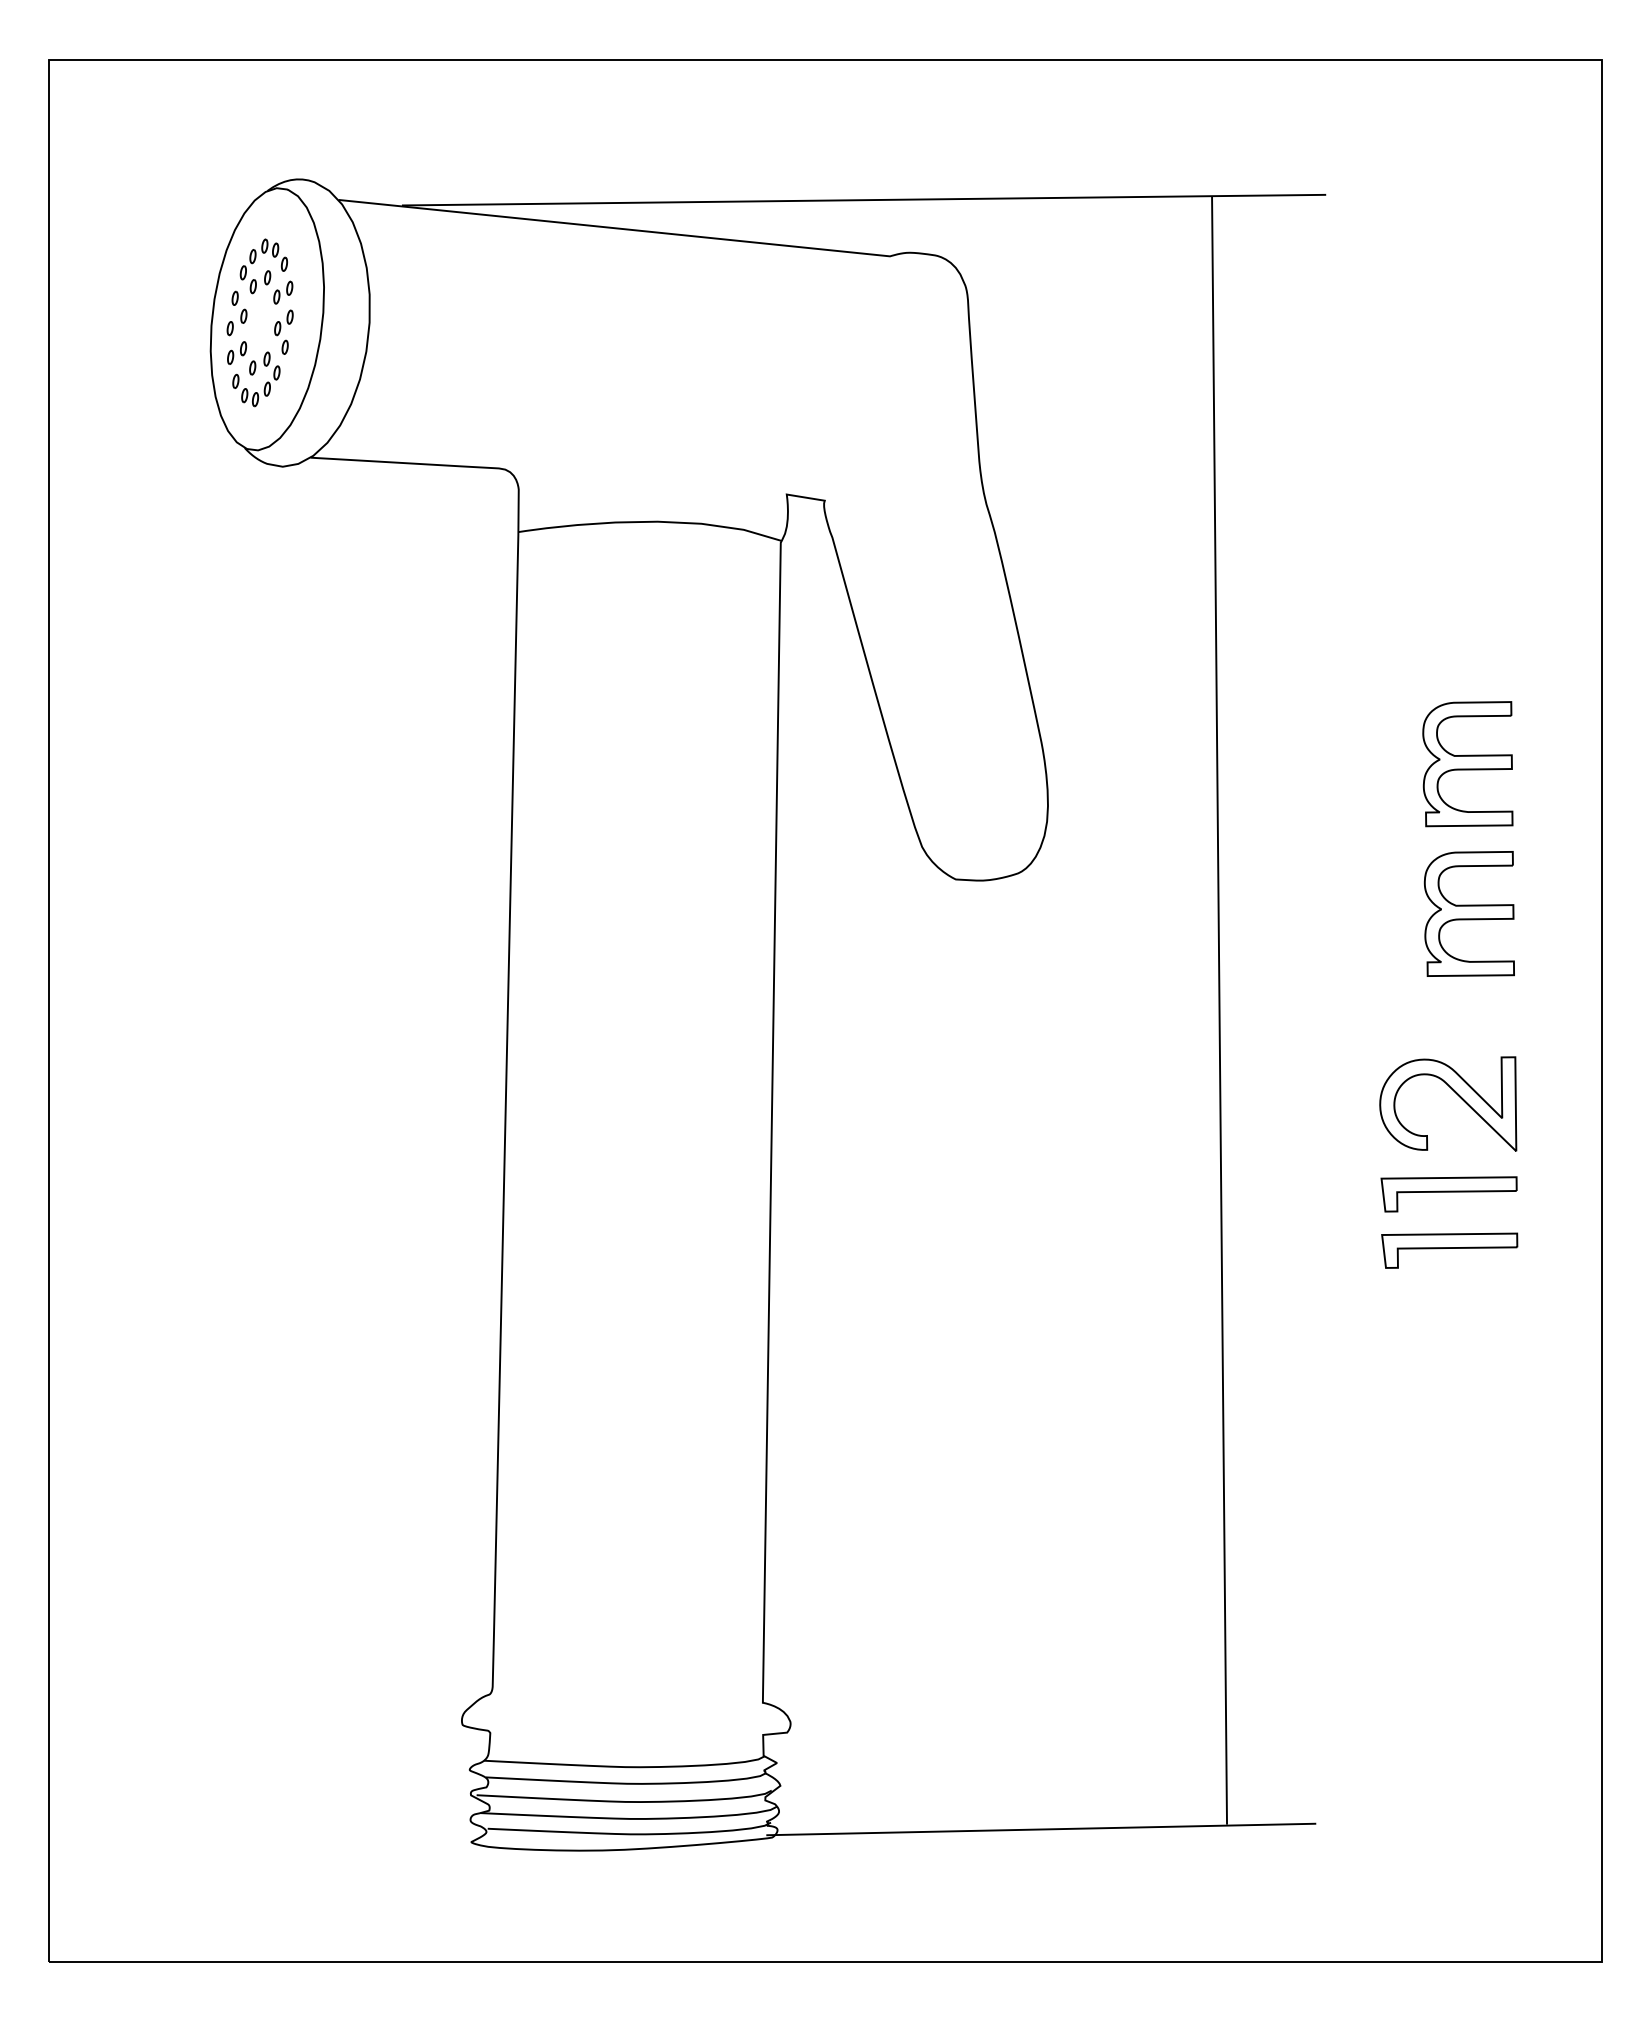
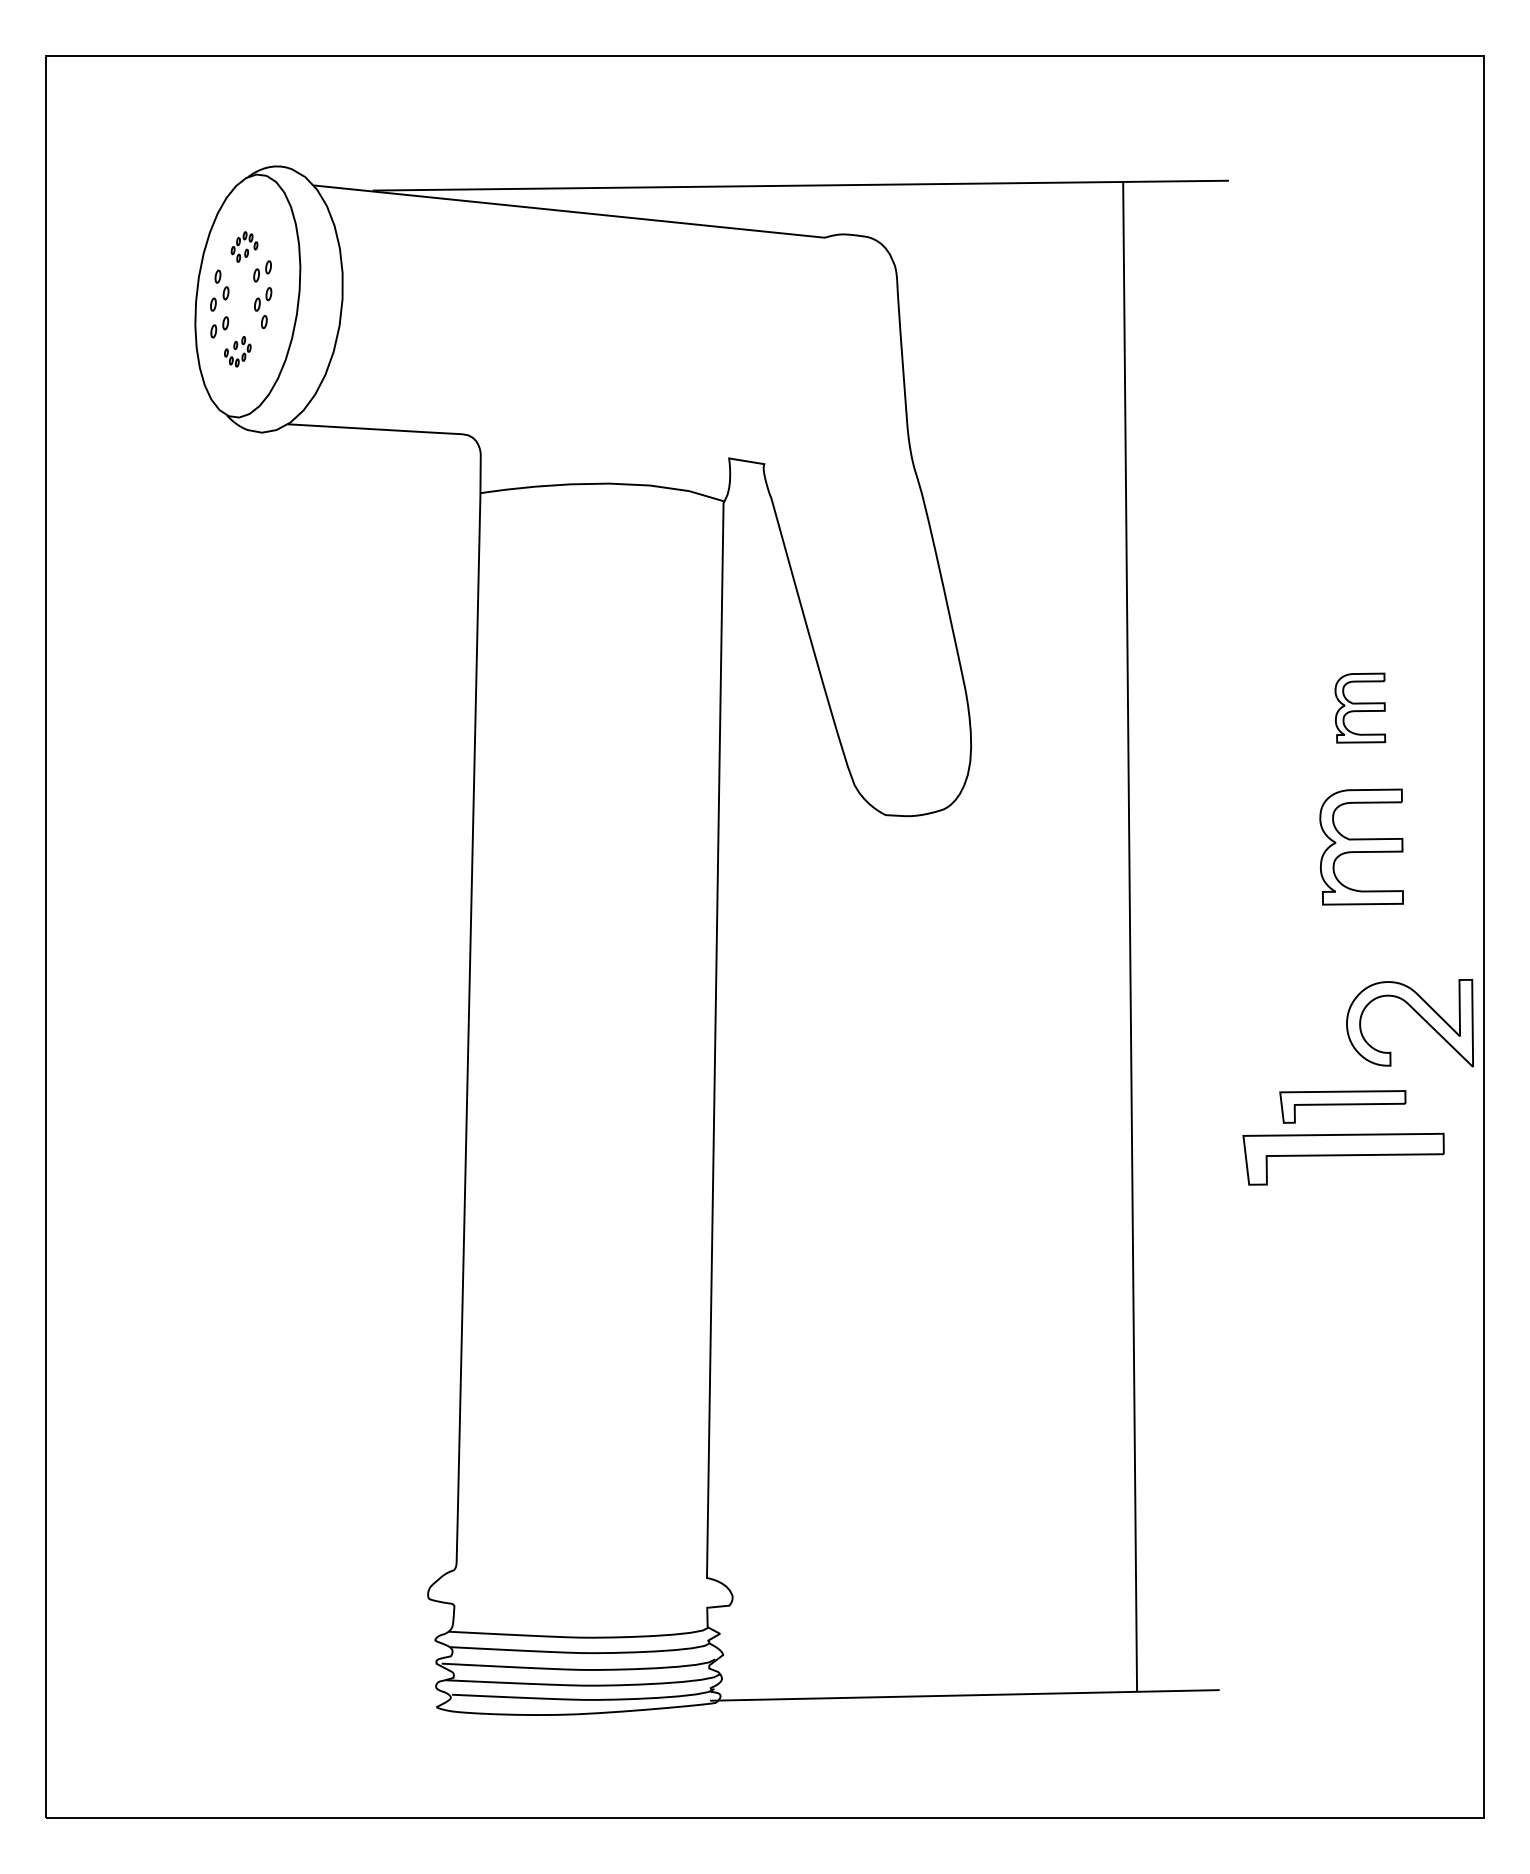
part: (263, 265) -> (244, 246), size x0.6
part: (256, 379) -> (237, 351), size x0.6
part: (1468, 763) -> (1360, 707), size x0.6
part: (1456, 1094) -> (1417, 1014), moved
part: (1448, 1250) -> (1342, 1158), size x1.6

